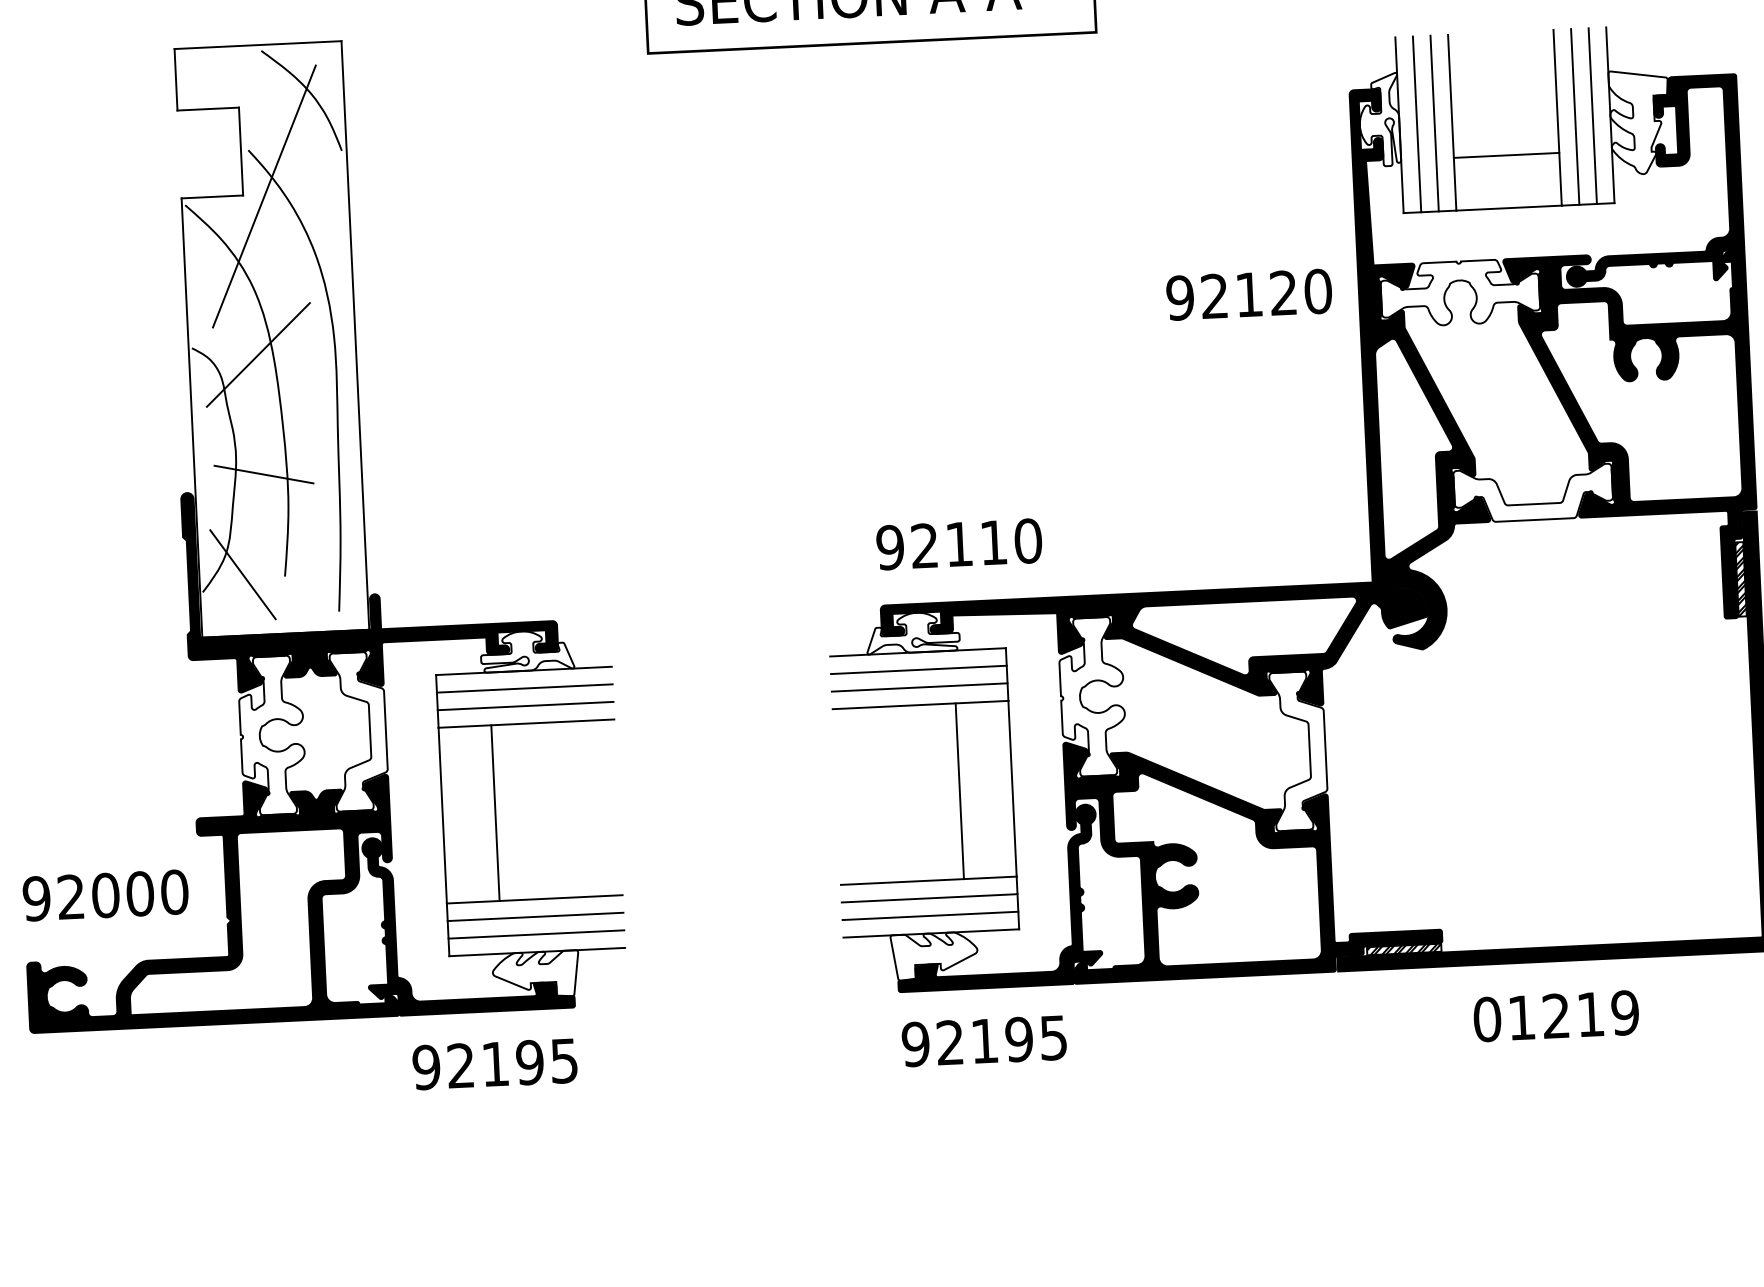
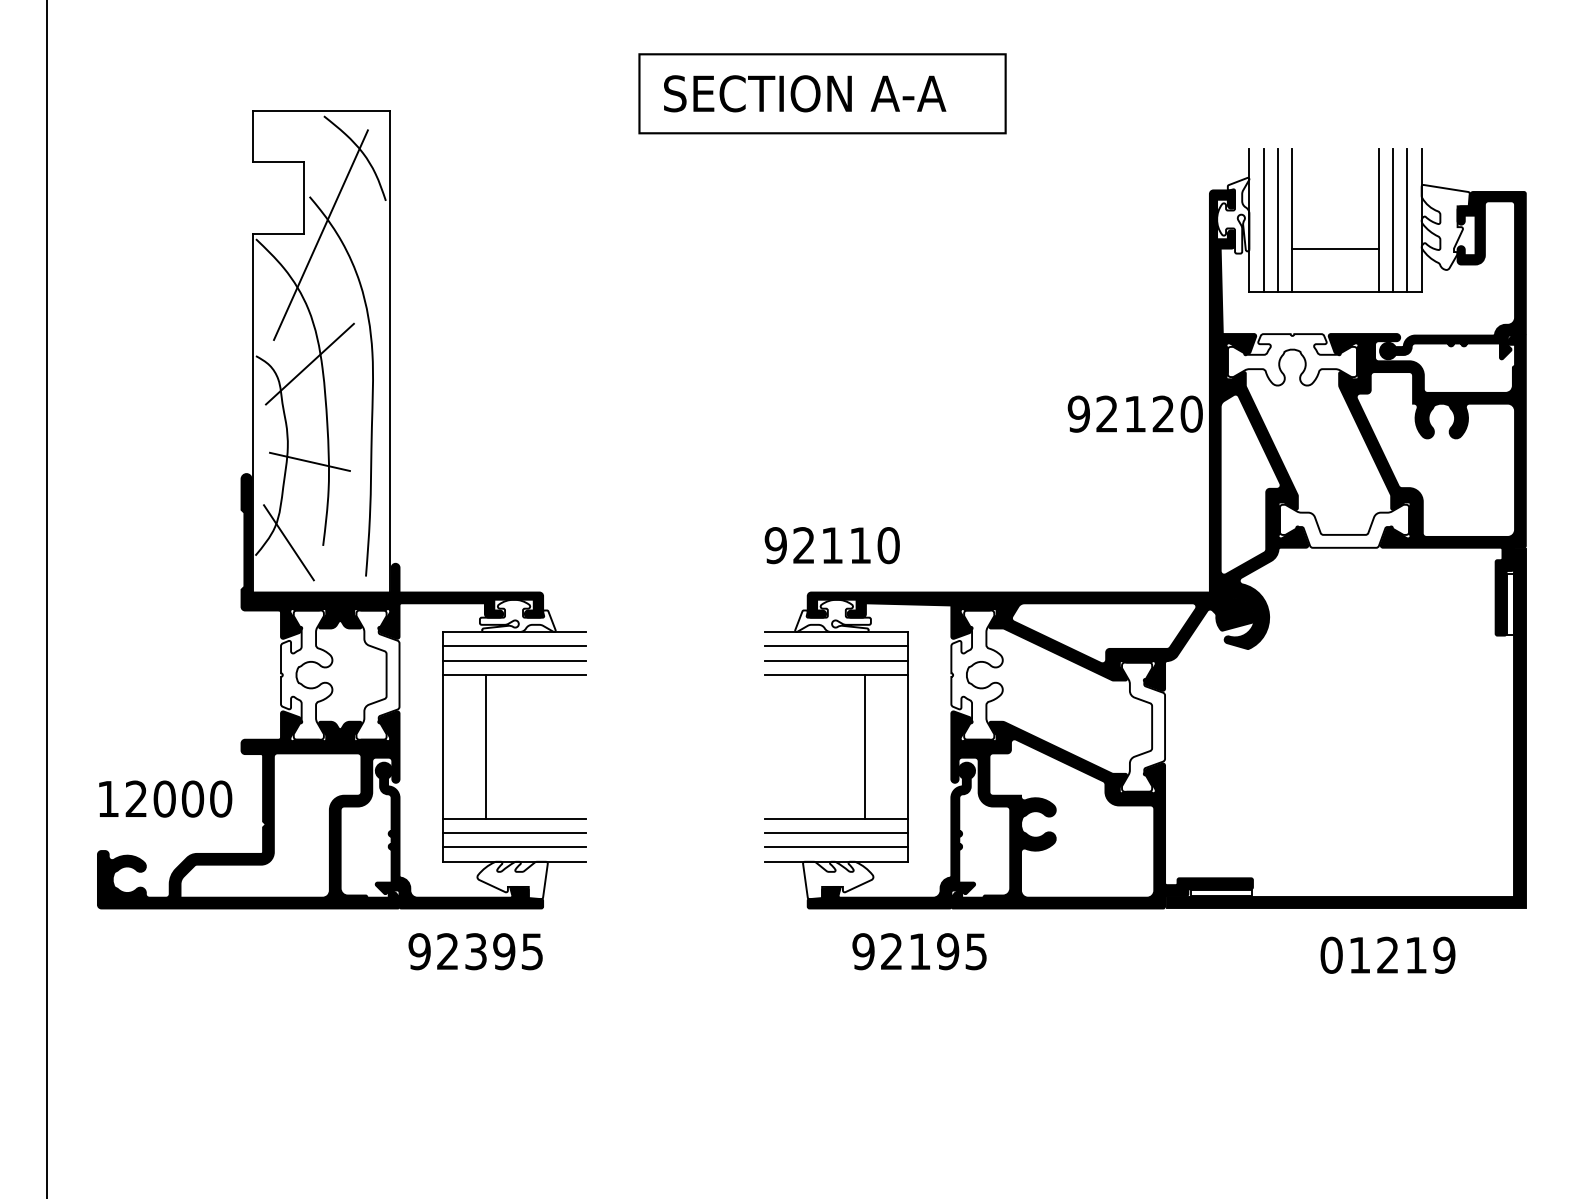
text: (1248, 293) -> (1134, 413), moved
text: (958, 544) -> (831, 545), moved
hatch: (1741, 578) -> (1510, 603), removed
text: (36, 898) -> (108, 798), 92000 -> 12000
hatch: (1404, 948) -> (1221, 892), removed
text: (1555, 1015) -> (1387, 954), moved
text: (984, 1040) -> (919, 951), moved
text: (494, 1064) -> (475, 951), 92195 -> 92395

